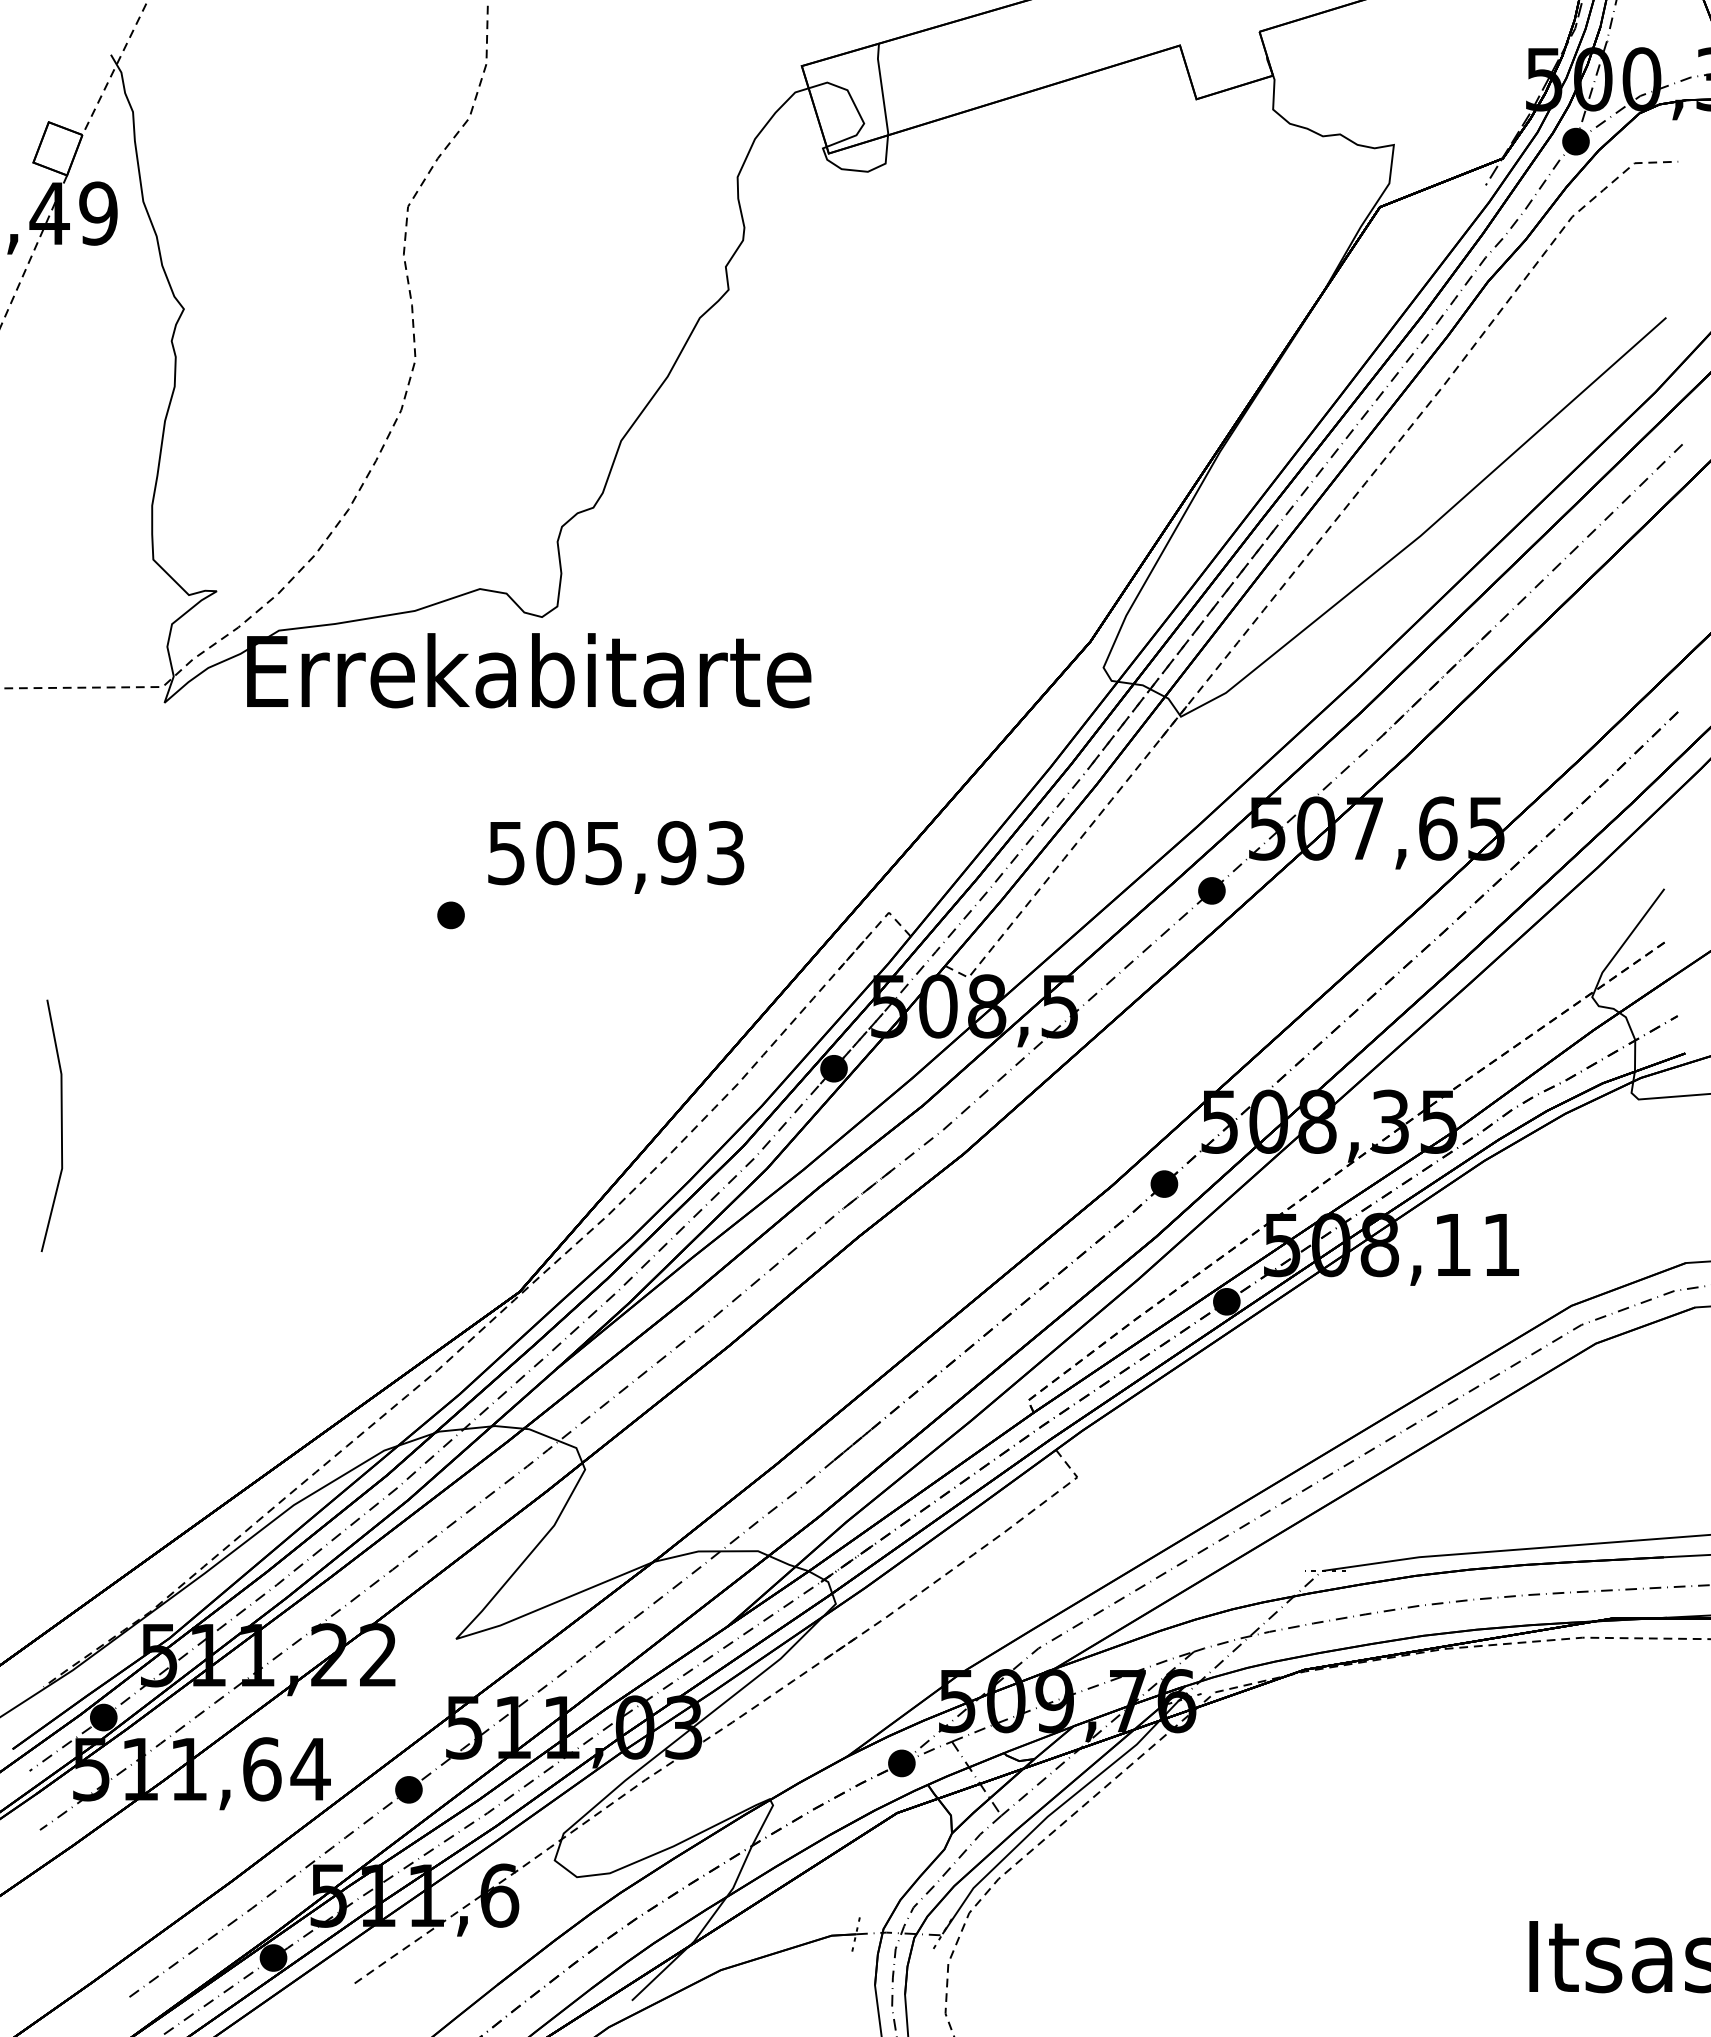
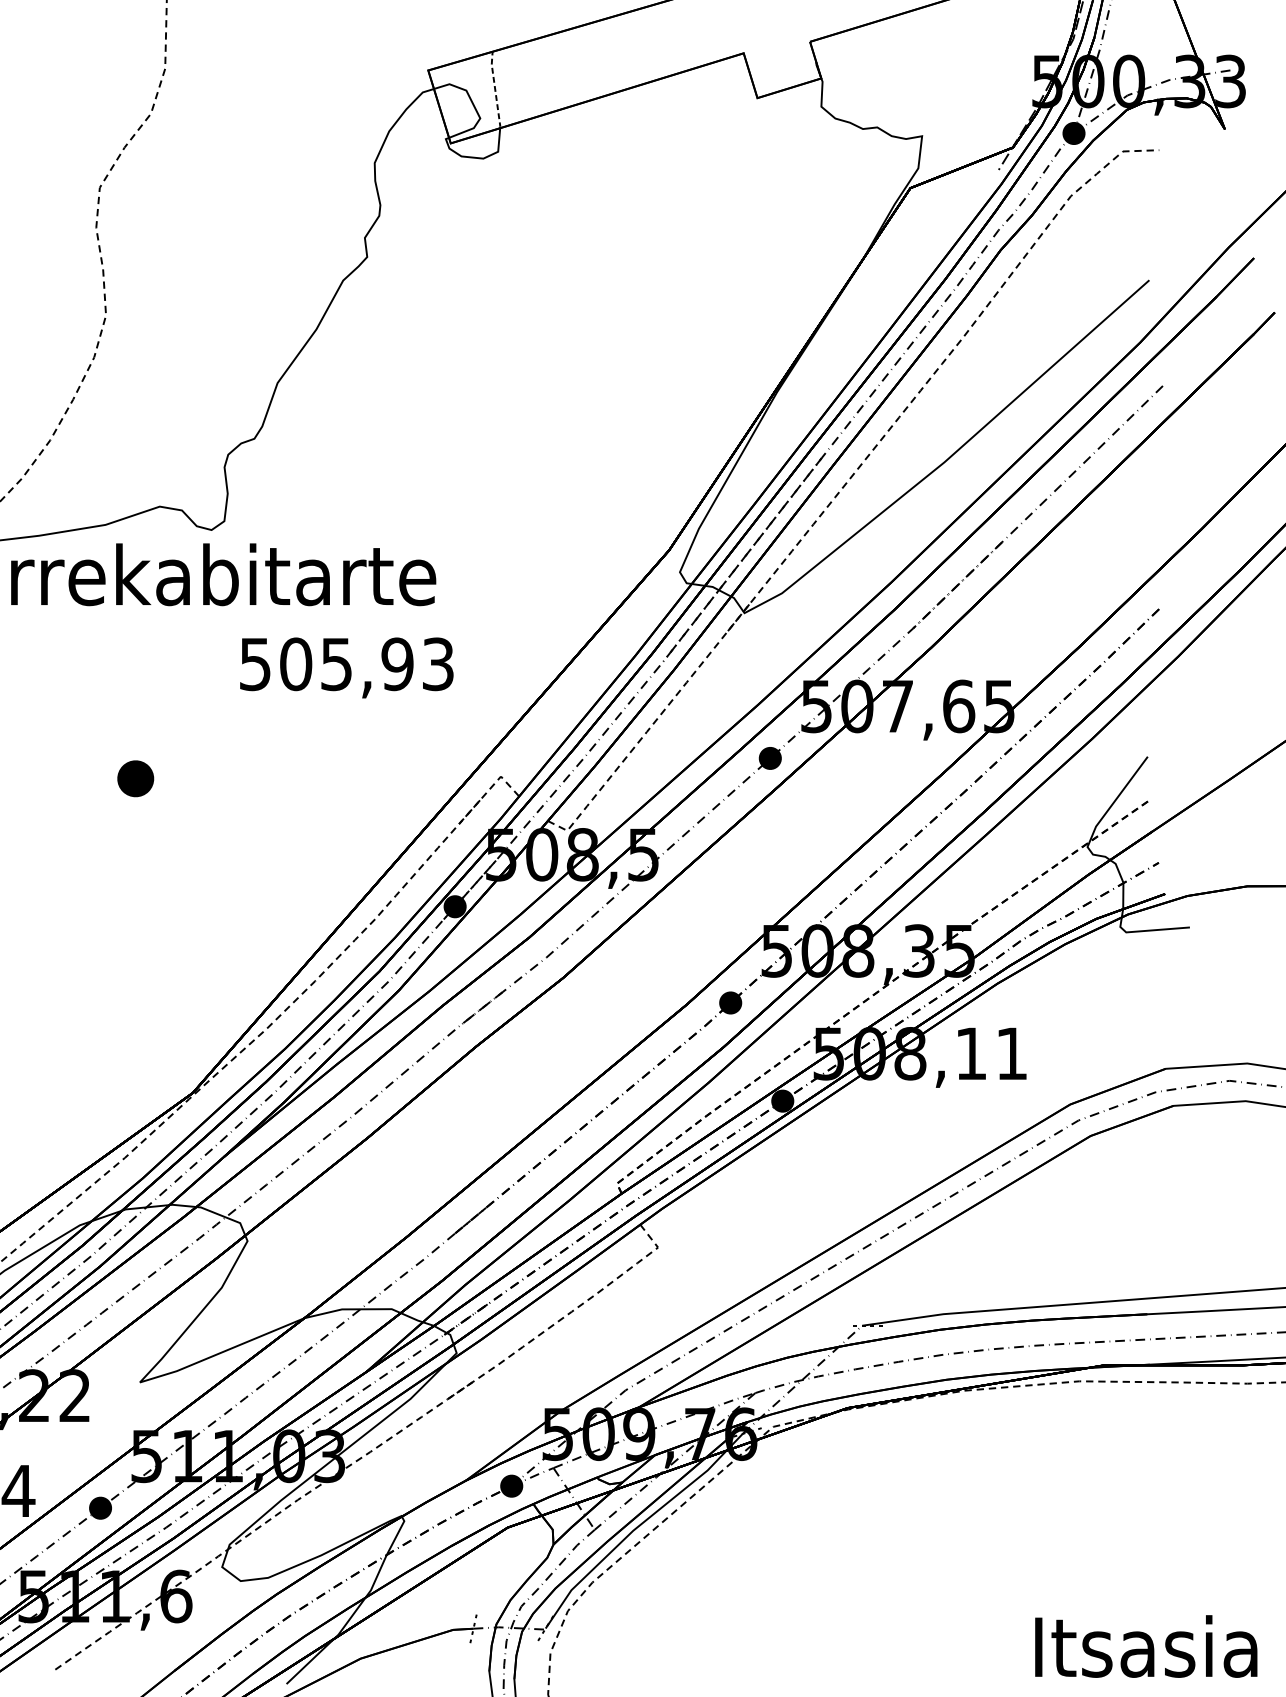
line: (882, 89) -> (495, 89), solid -> dashed
text: (616, 857) -> (347, 668), moved
part: (450, 915) -> (135, 778), size x1.6

